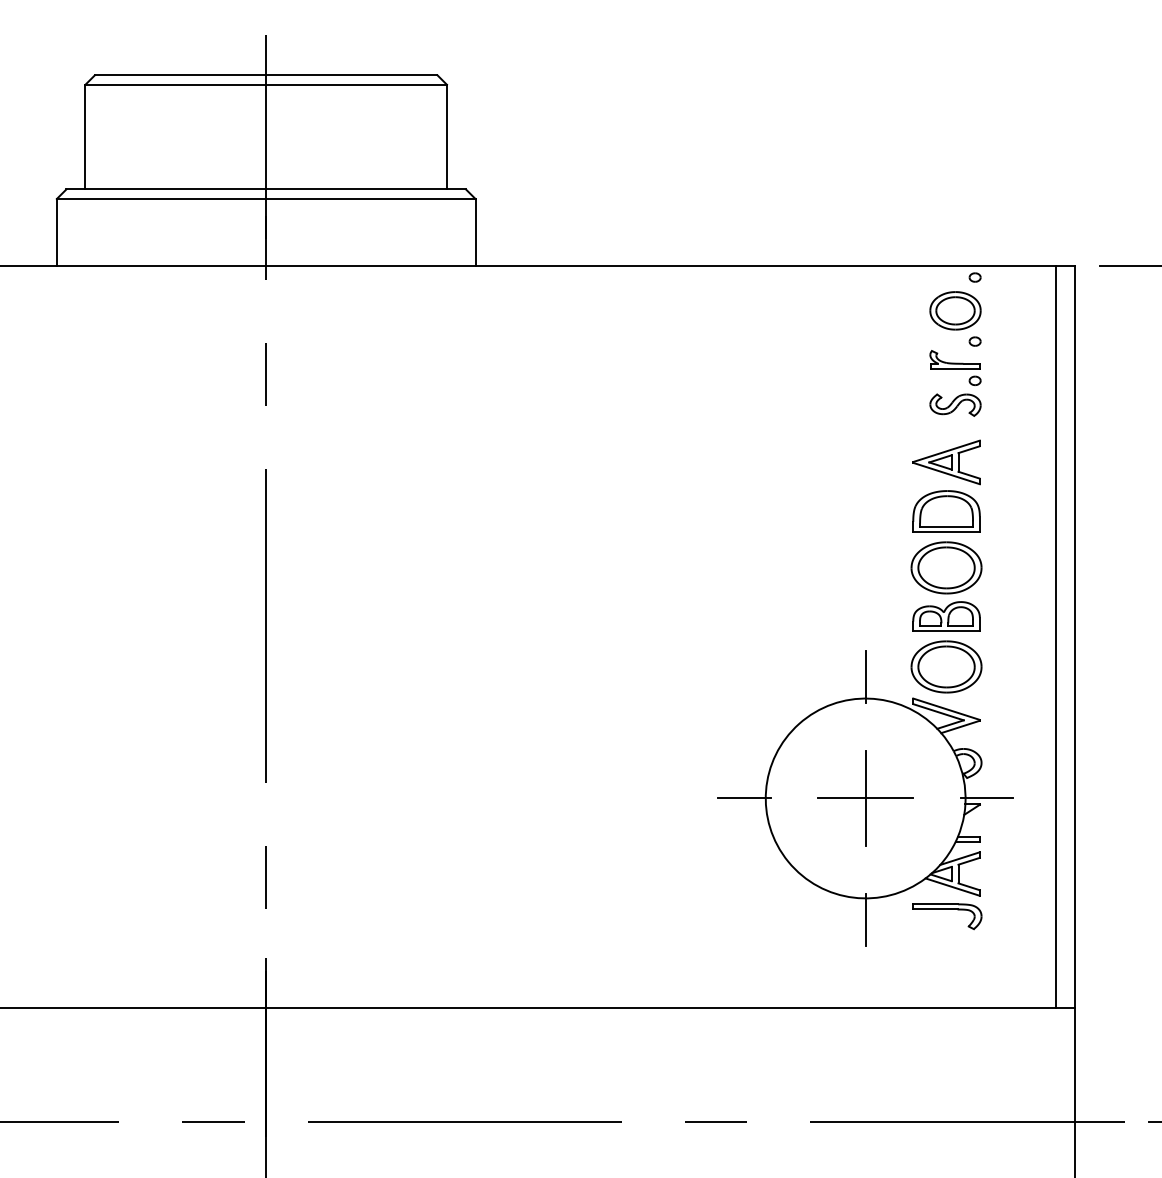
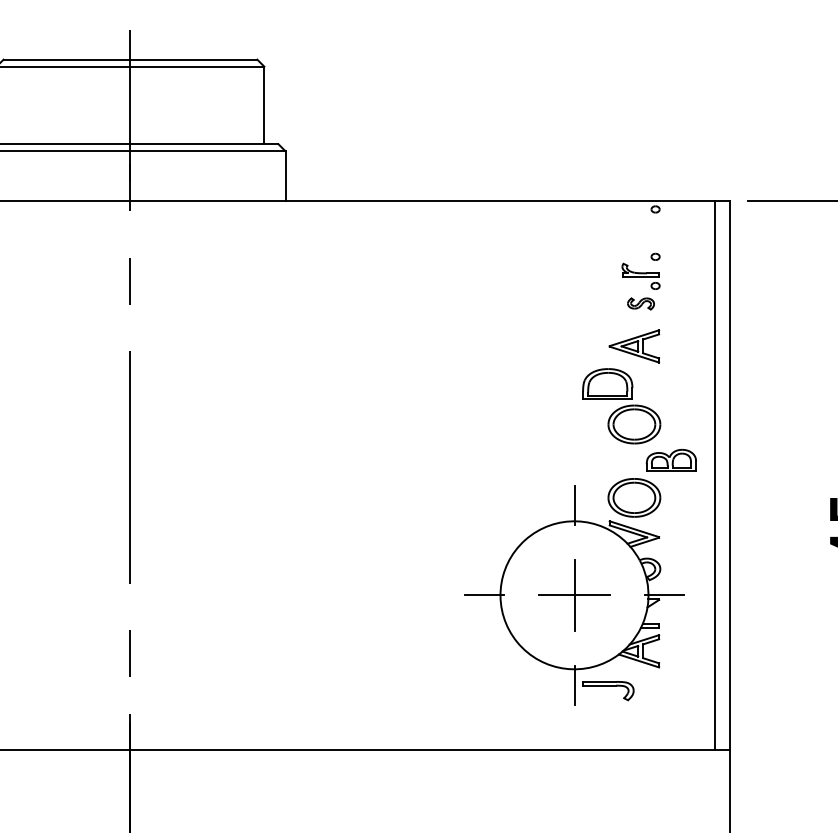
part: (955, 310) -> (641, 233), removed
part: (955, 404) -> (641, 303), size x0.7
part: (946, 511) -> (607, 384), moved
part: (946, 616) -> (671, 460), moved
part: (947, 909) -> (608, 685), moved

